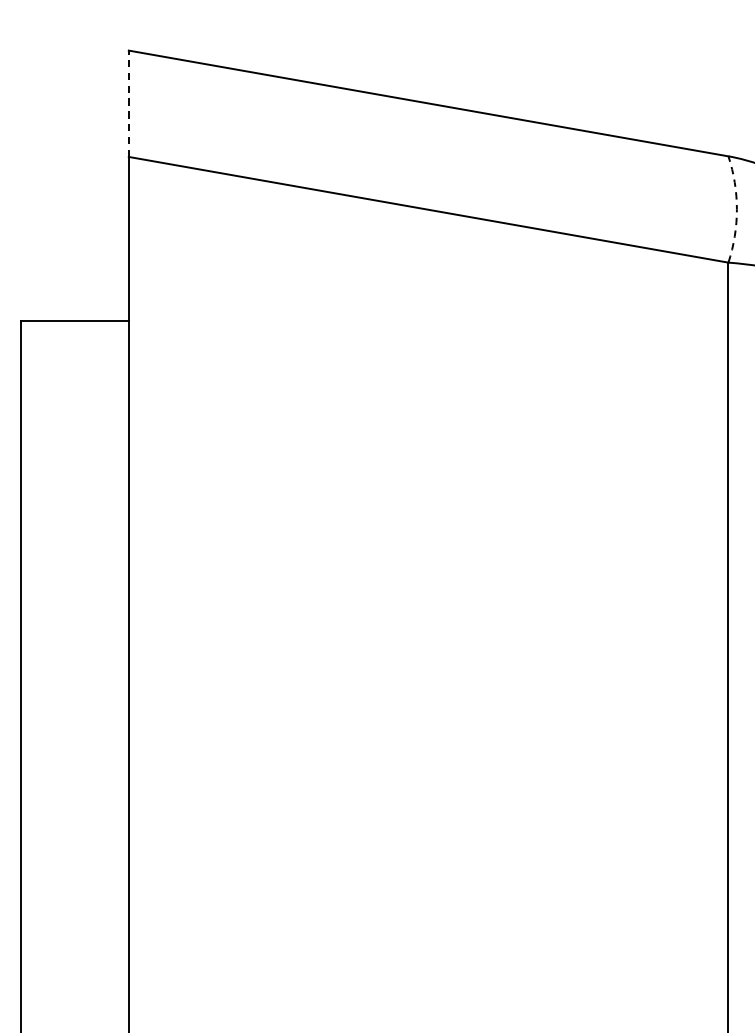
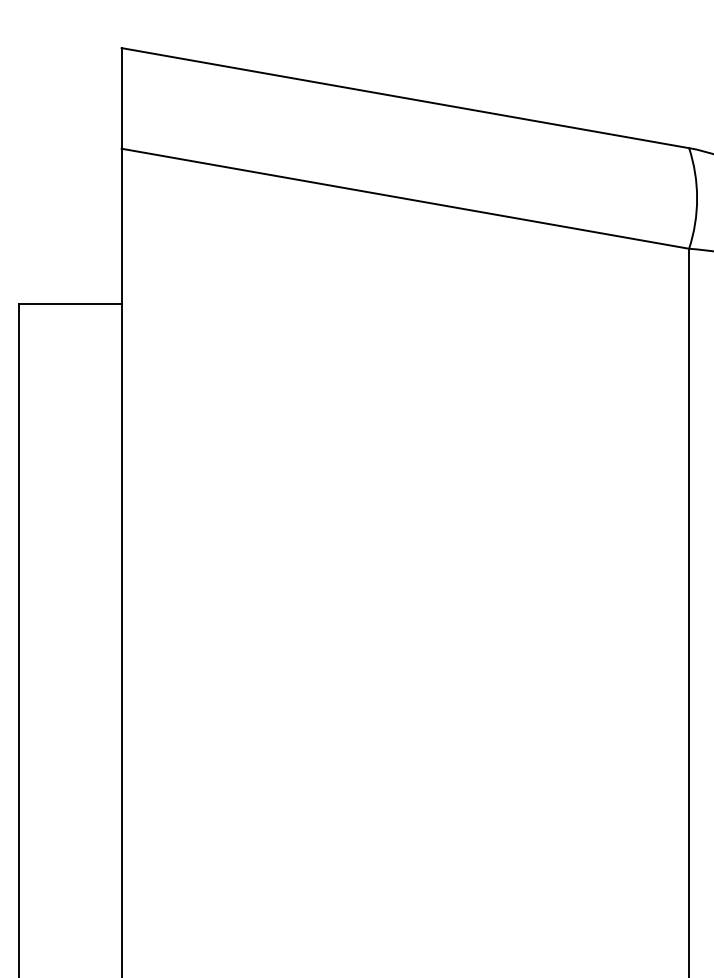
line: (128, 102) -> (121, 97), dashed -> solid
arc: (737, 209) -> (697, 198), dashed -> solid

